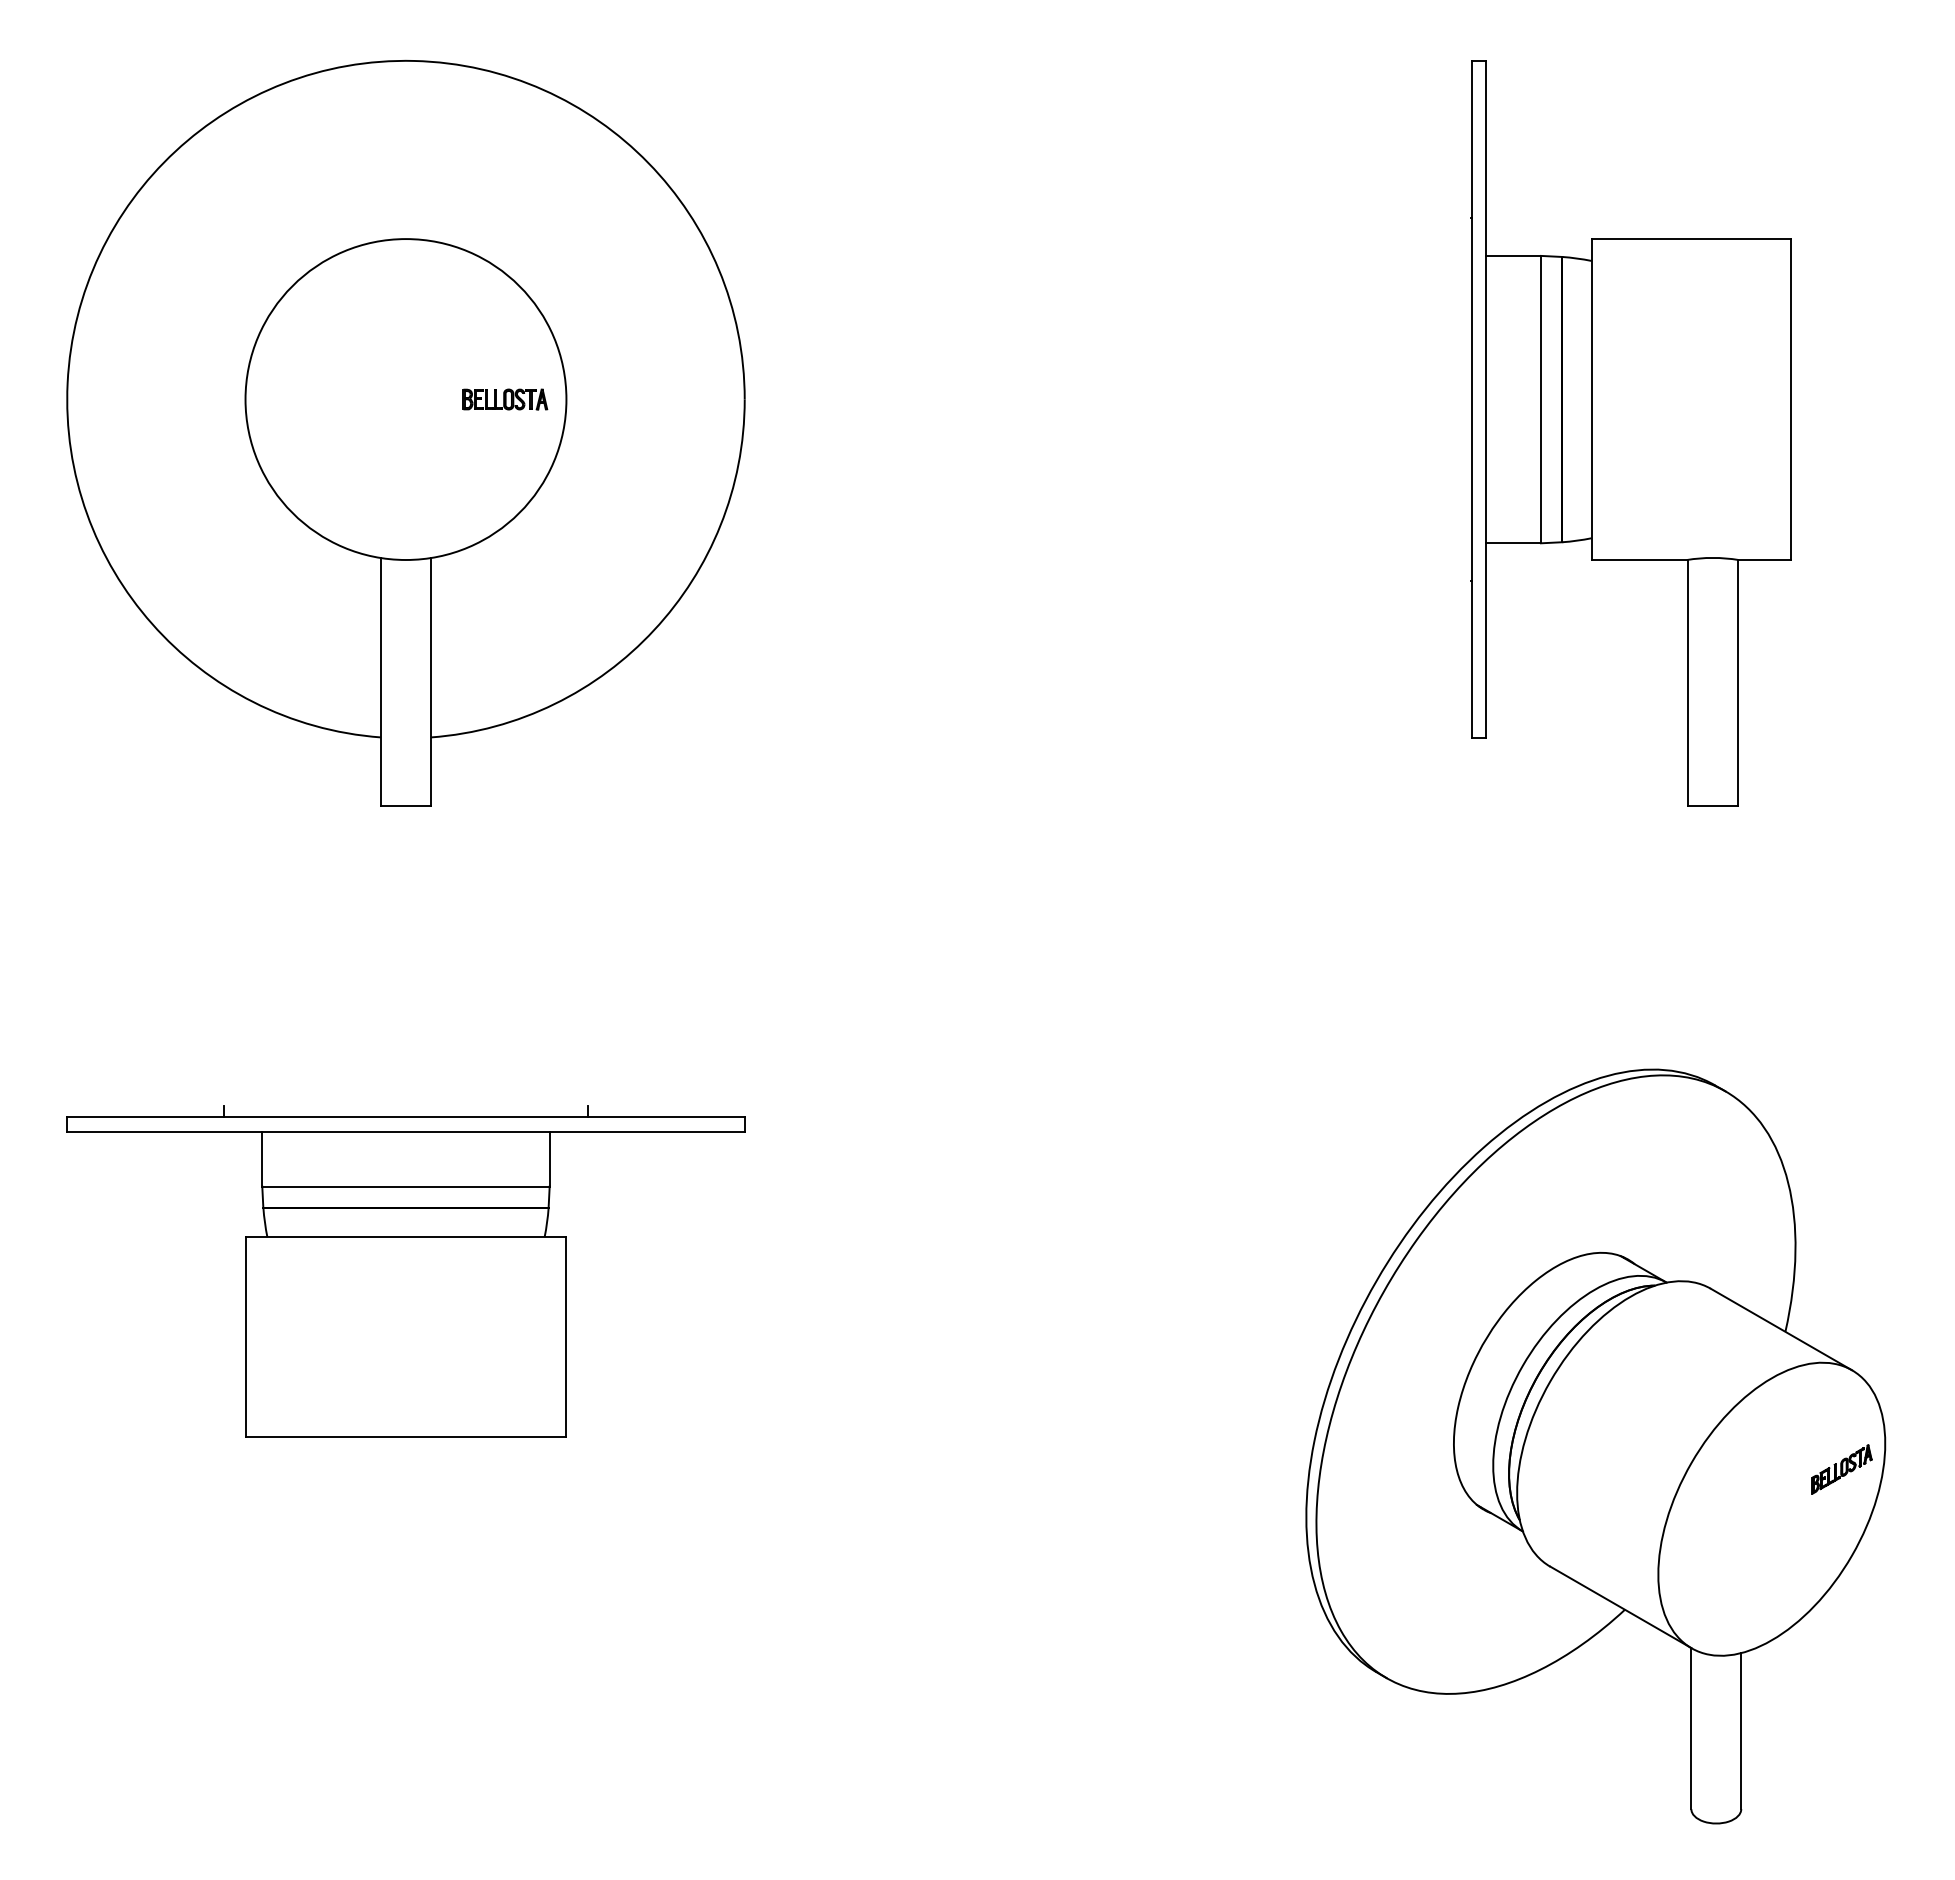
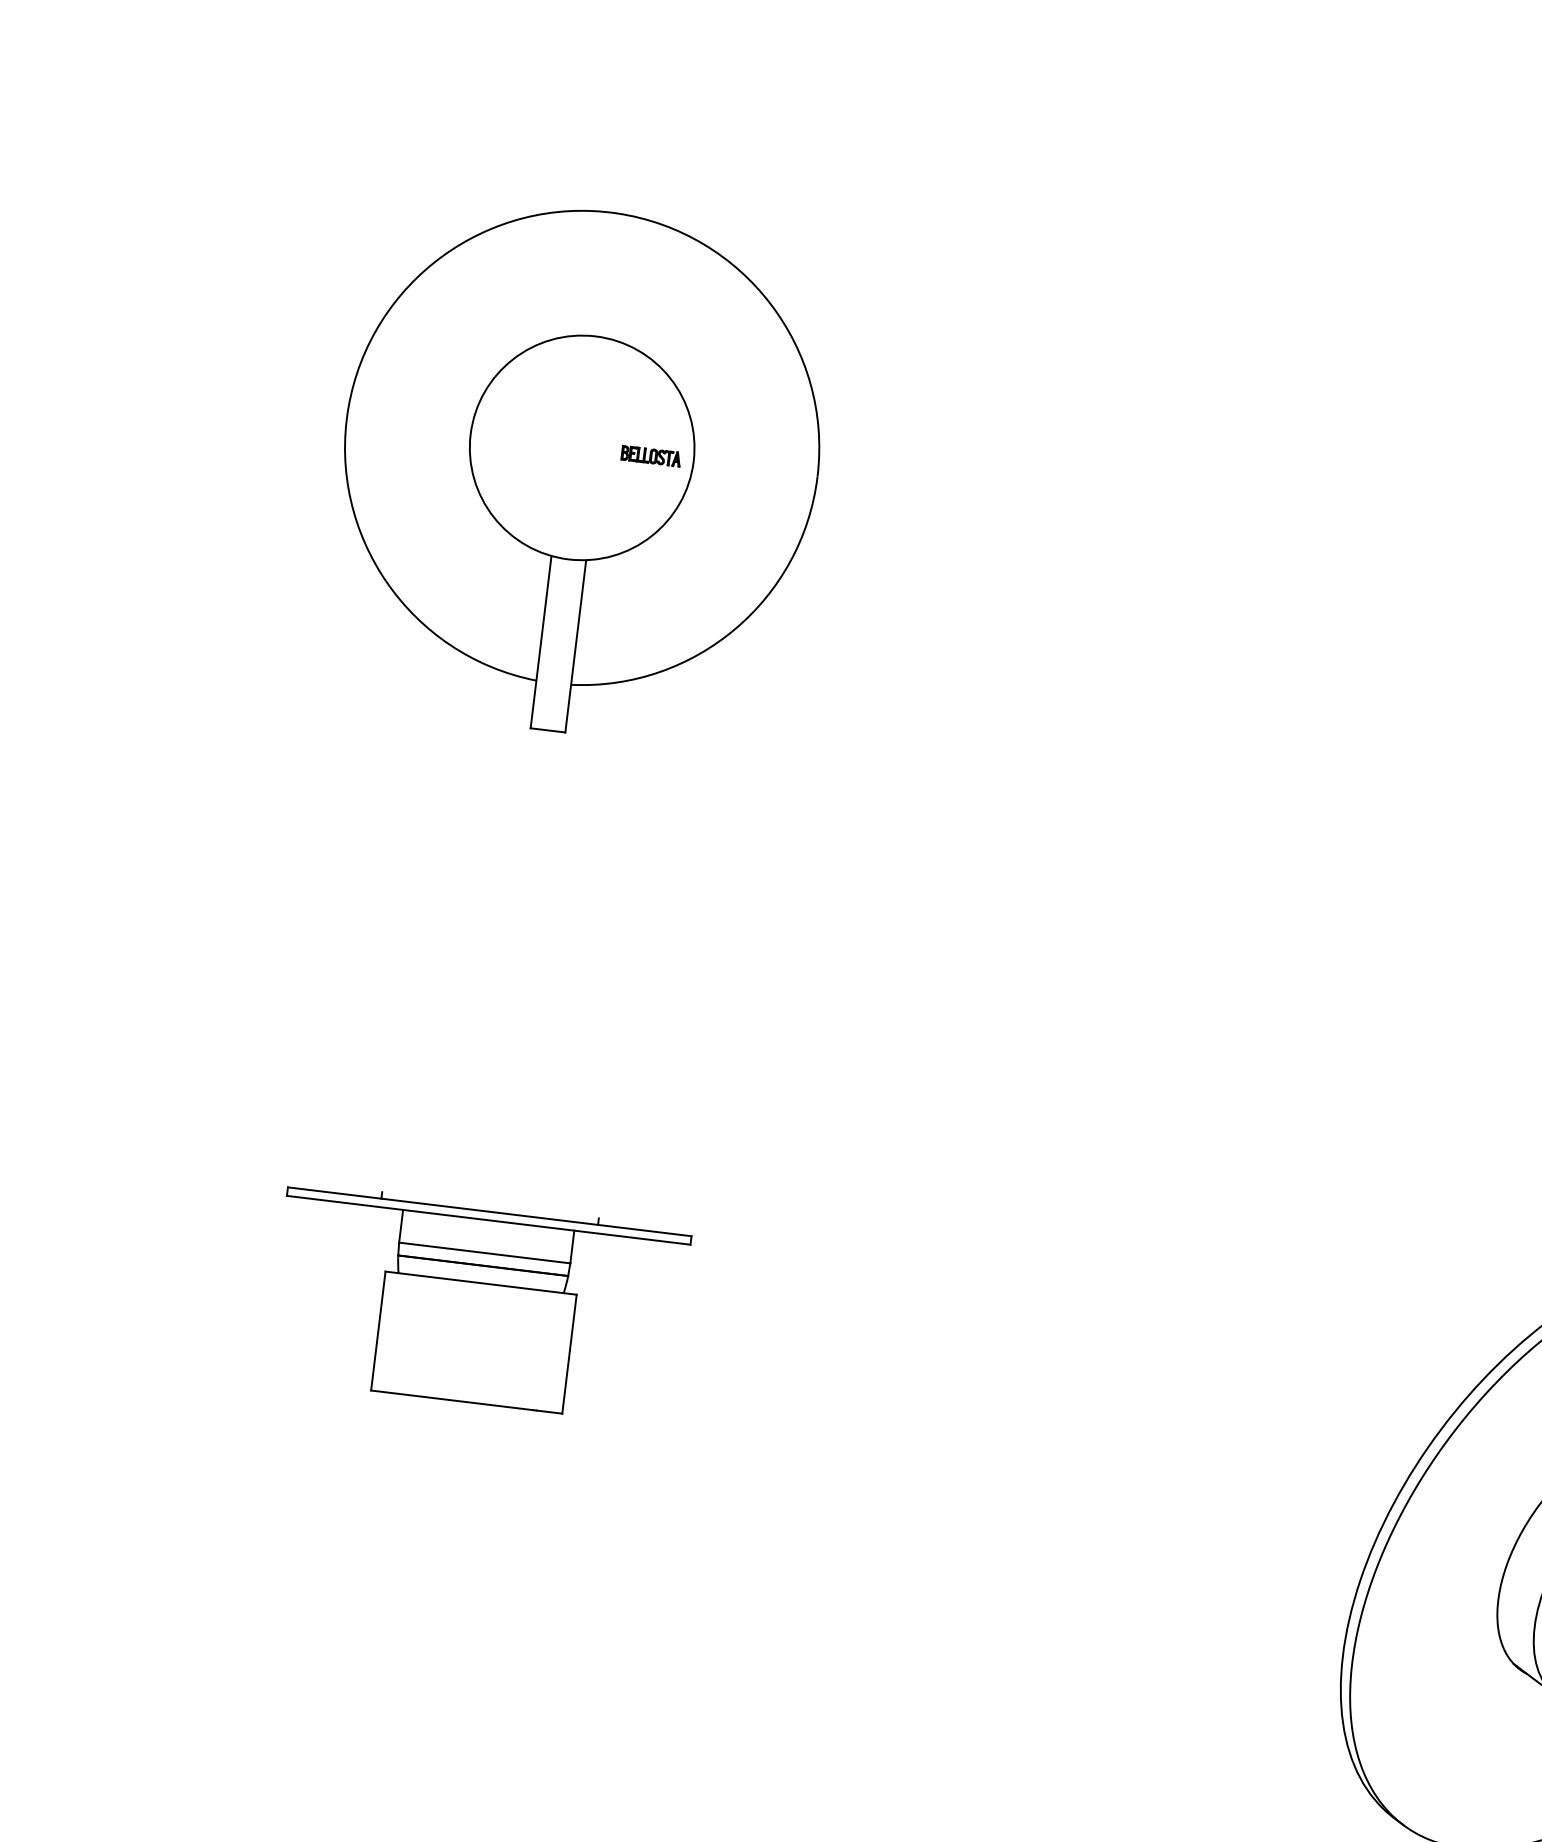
part: (405, 432) -> (578, 470), size x0.7
part: (405, 1271) -> (478, 1303), size x0.6

